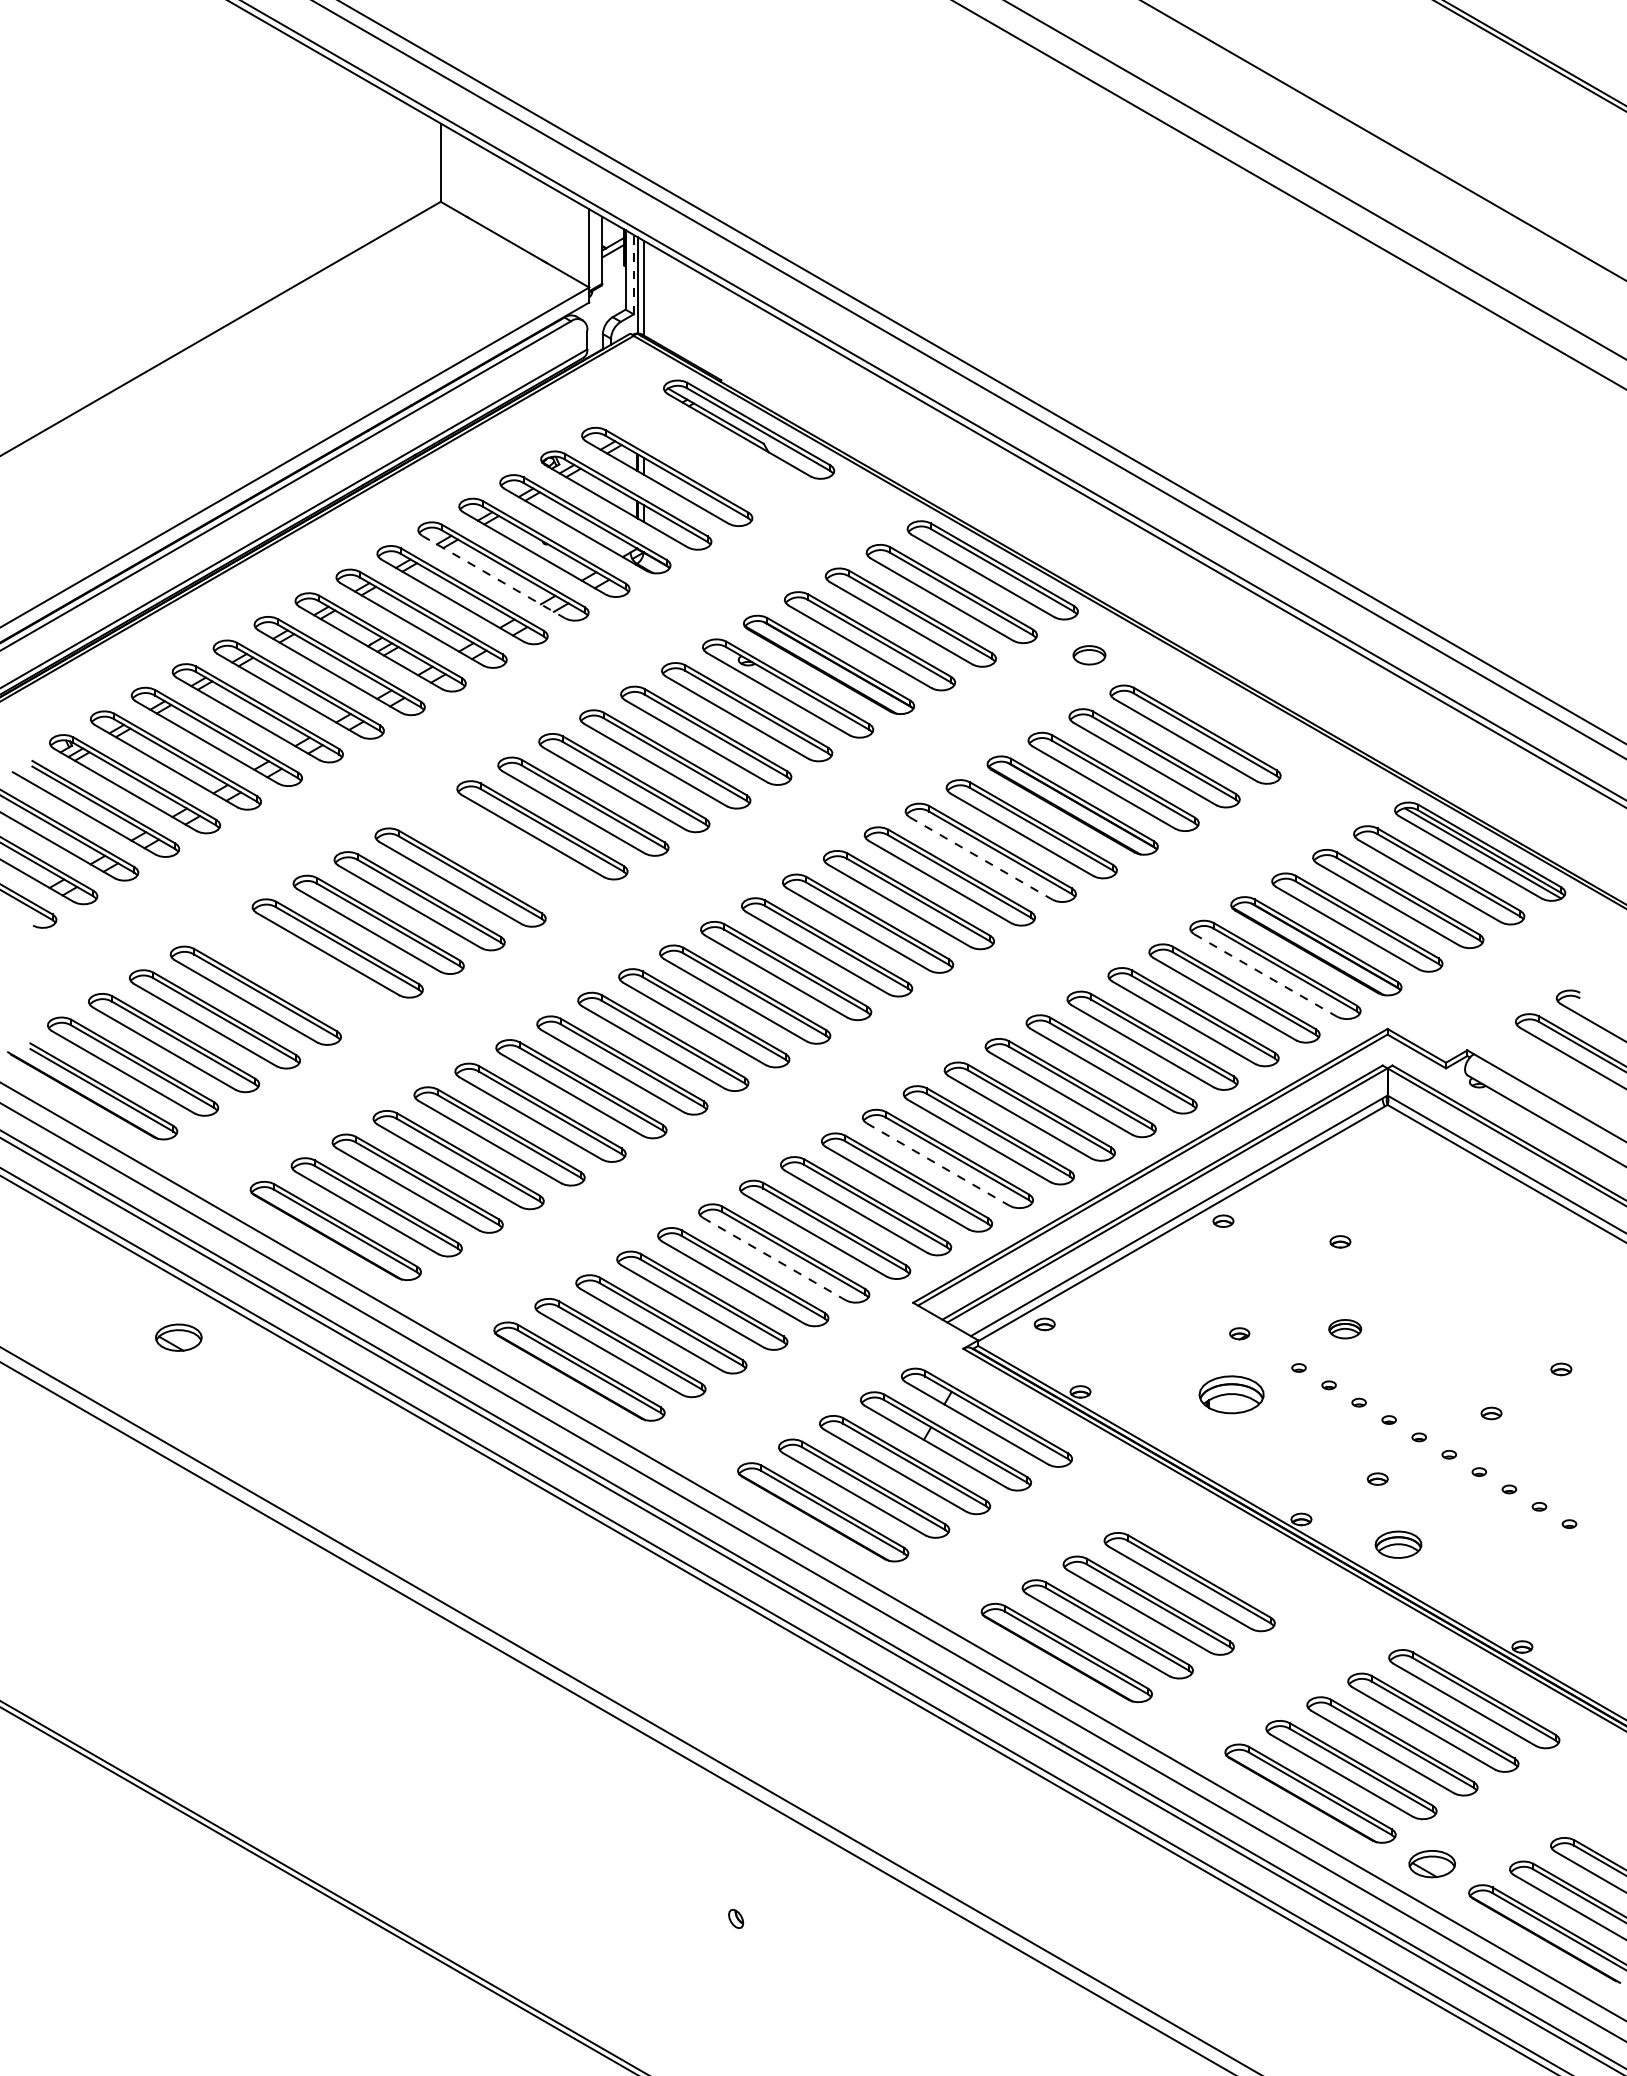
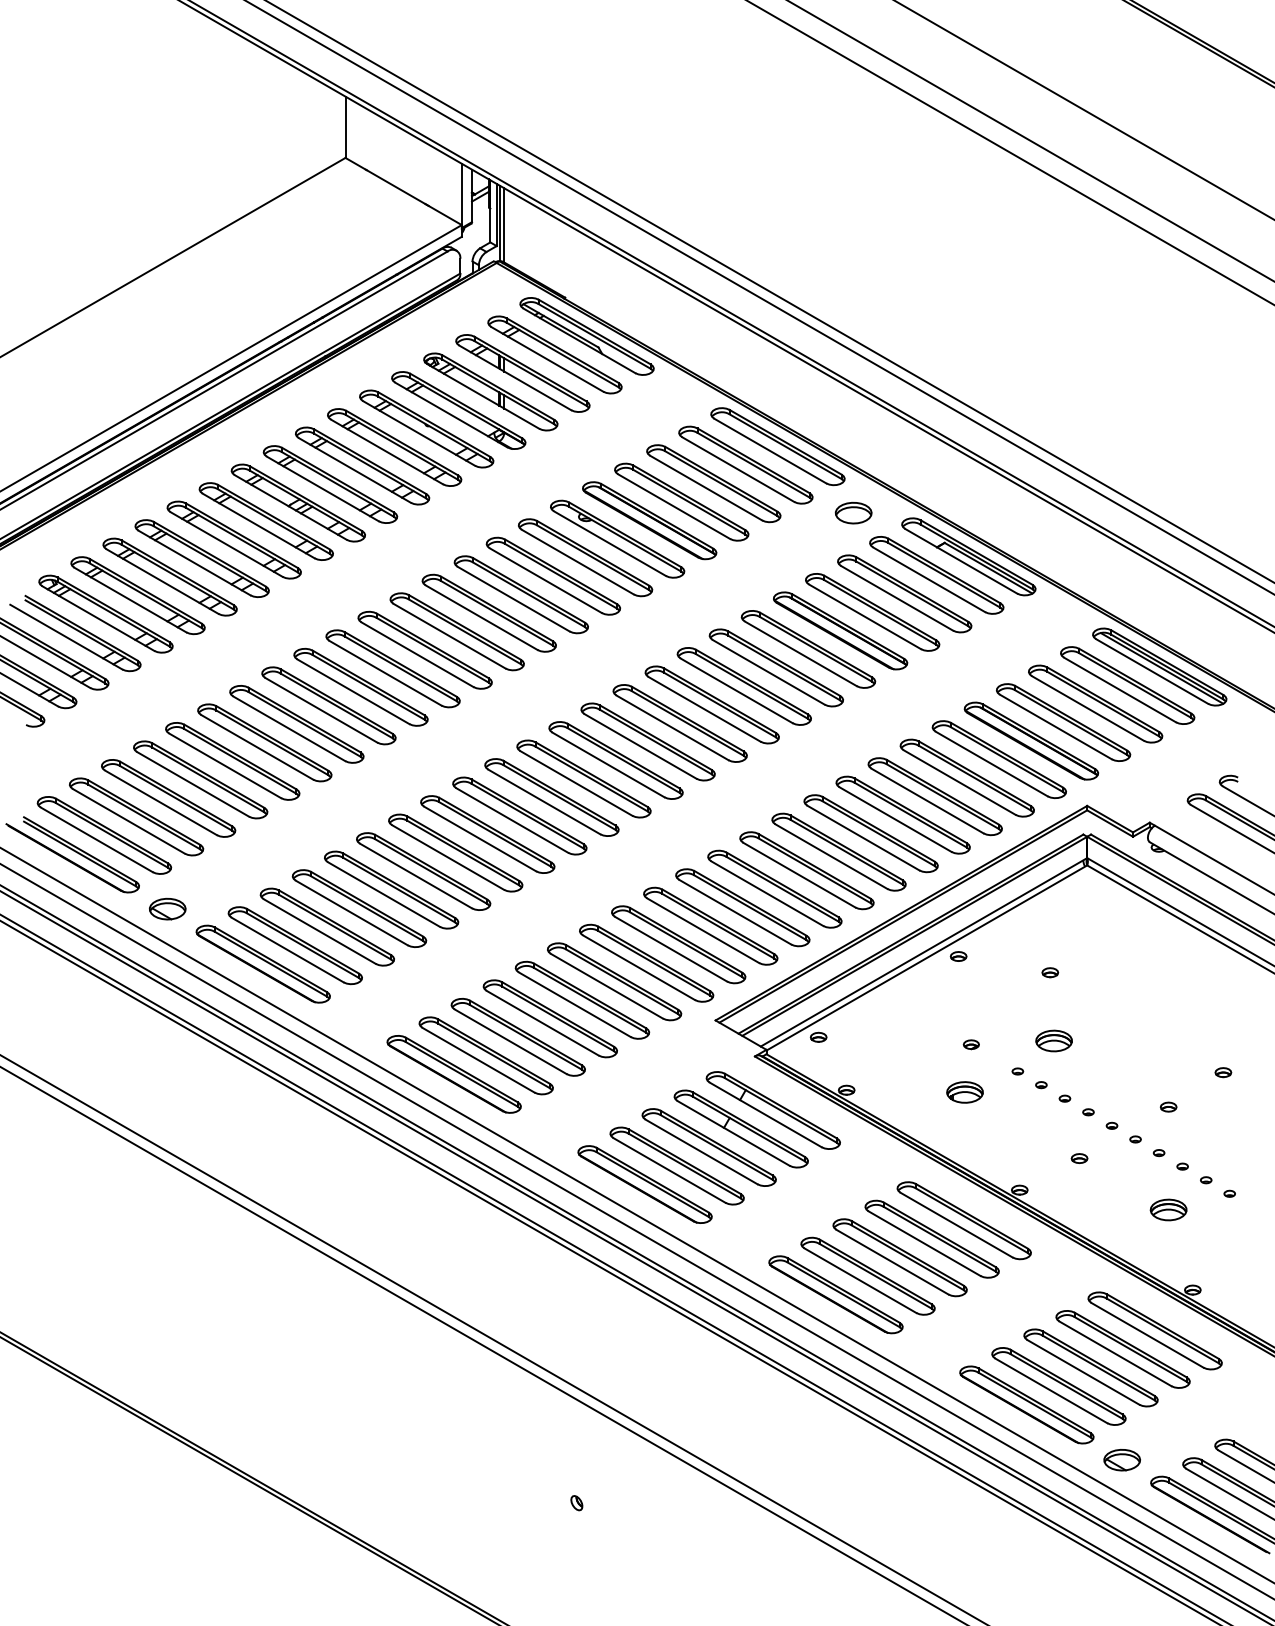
line: (633, 274) -> (496, 214), dashed -> solid
part: (708, 453) -> (555, 355), added
line: (493, 577) -> (386, 452), dashed -> solid
part: (1089, 655) -> (853, 513), size x1.43
part: (1236, 711) -> (968, 557), added
part: (501, 853) -> (393, 668), added
line: (981, 858) -> (769, 672), dashed -> solid
part: (296, 972) -> (232, 761), added
line: (1265, 975) -> (991, 764), dashed -> solid
line: (938, 1164) -> (735, 912), dashed -> solid
line: (774, 1259) -> (606, 986), dashed -> solid
part: (1344, 1329) -> (1053, 1041), size x1.43
part: (178, 1337) -> (167, 908), moved
part: (1231, 1394) -> (964, 1092), size x0.71
part: (1398, 1544) -> (1168, 1209), moved
part: (1230, 1558) -> (964, 1220), added

